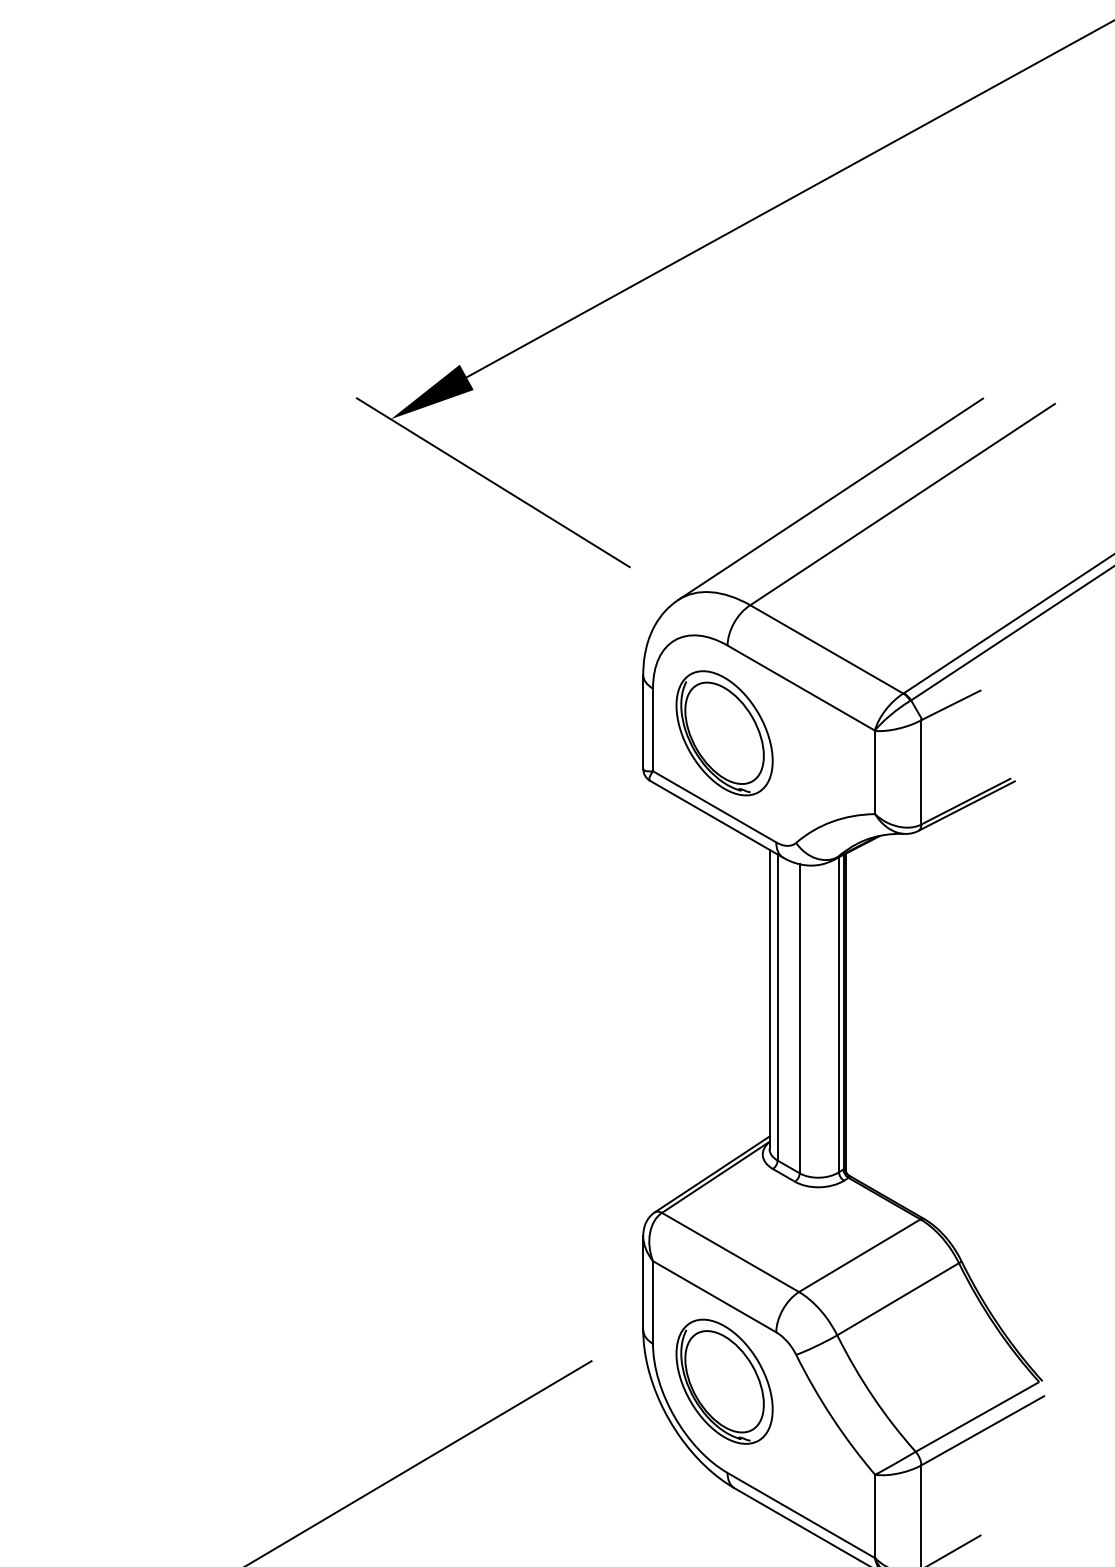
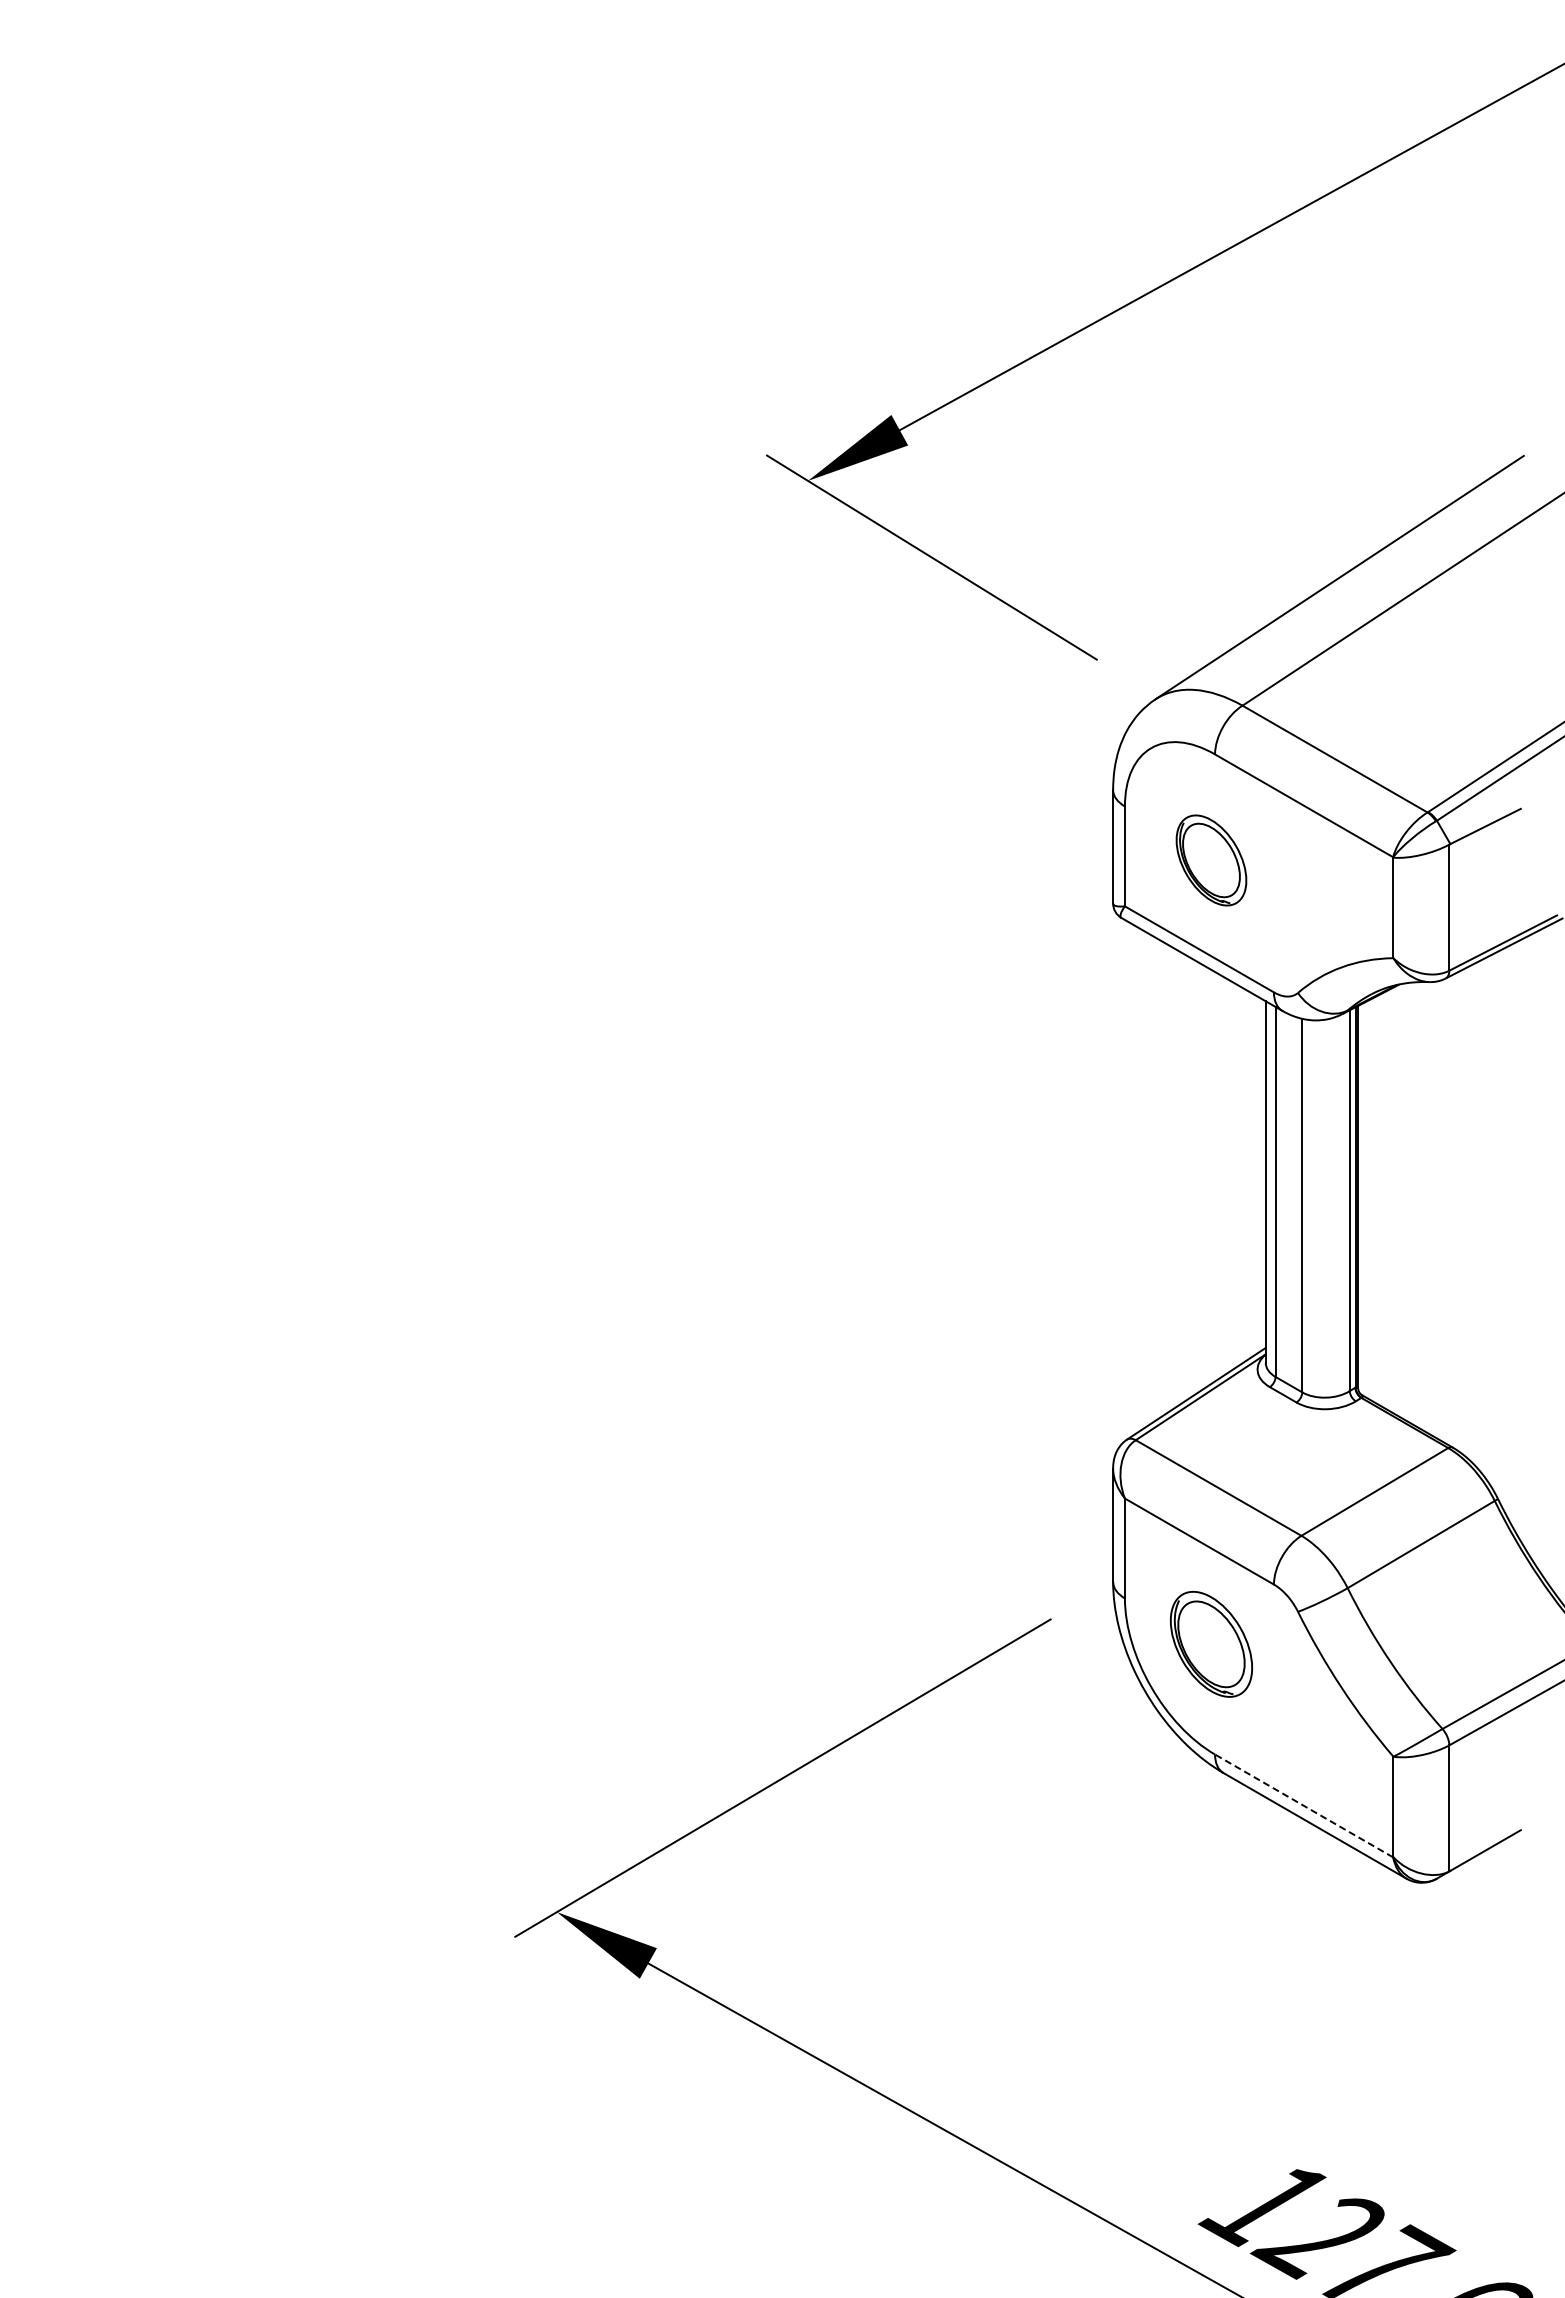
part: (724, 733) -> (1211, 860), size x0.6
part: (724, 1381) -> (1211, 1644), size x0.7
line: (801, 1515) -> (1304, 1805), solid -> dashed

